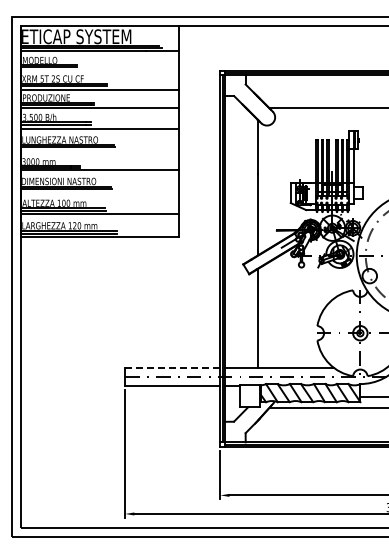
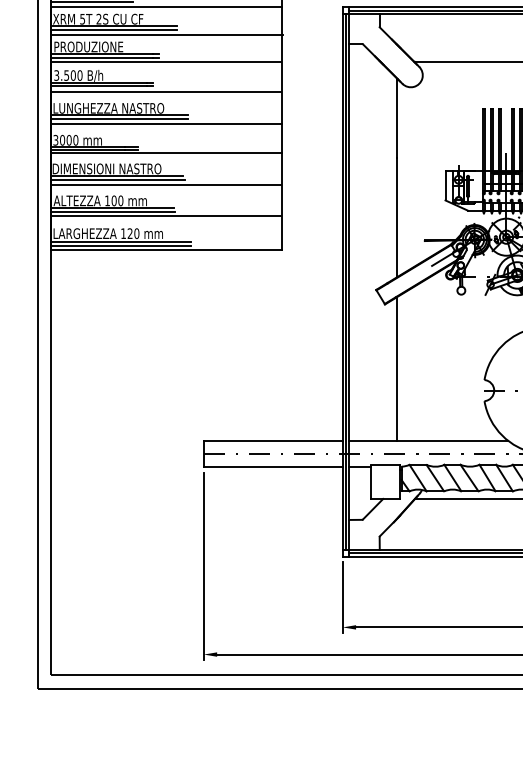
line: (99, 70) -> (166, 6), added
line: (99, 150) -> (166, 123), added
line: (99, 192) -> (166, 185), added
line: (172, 367) -> (272, 440), dashed -> solid

